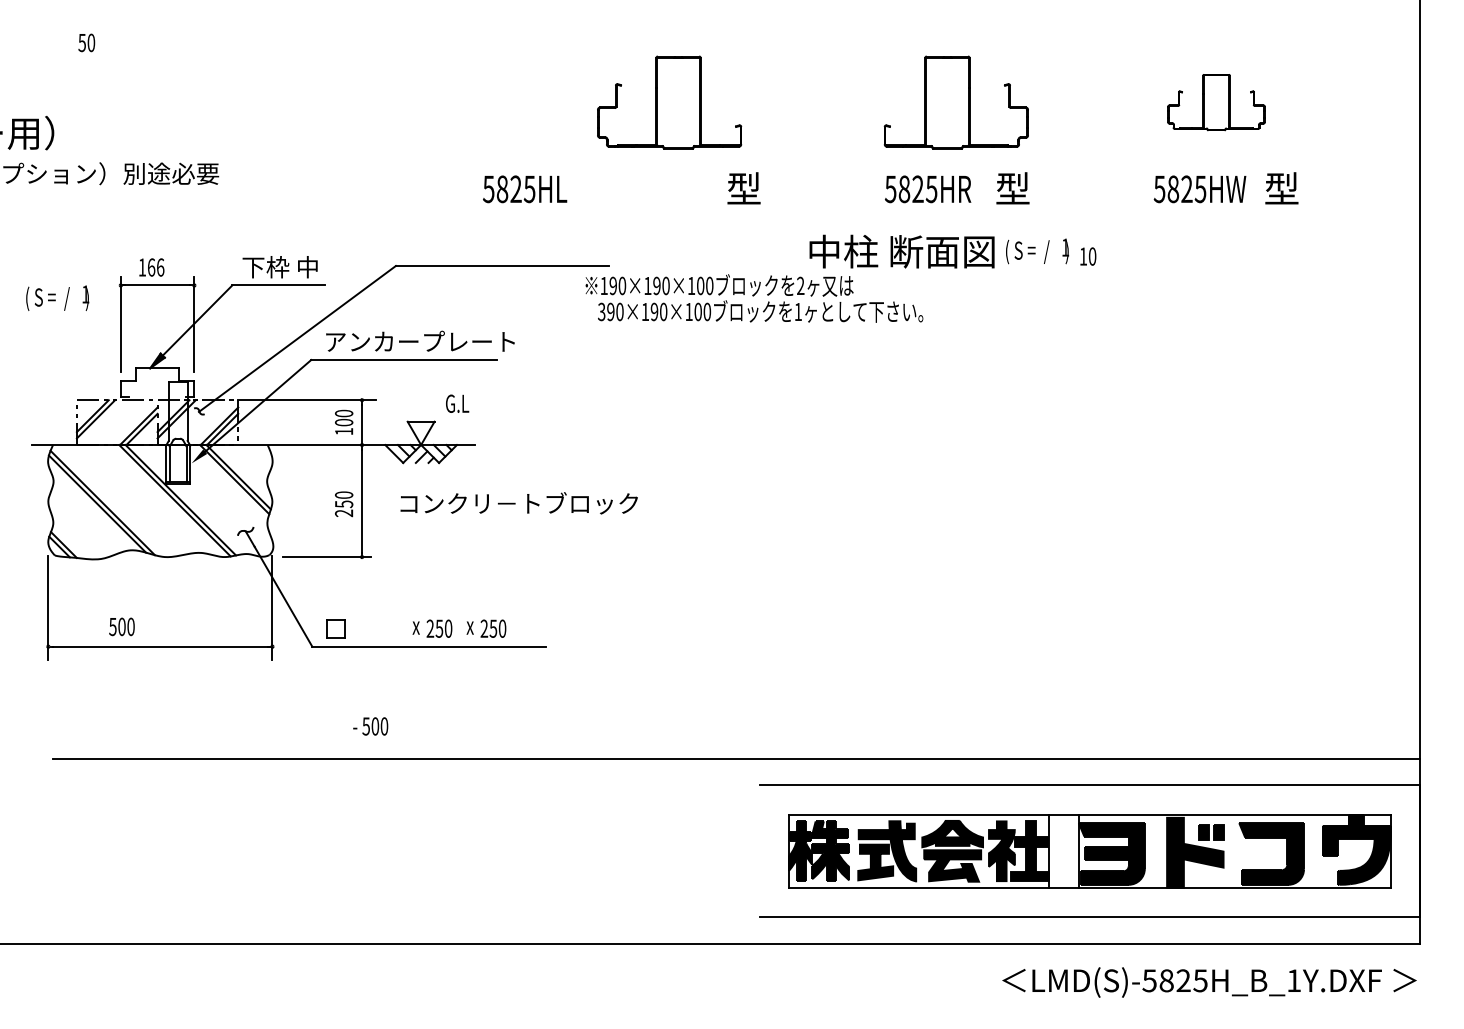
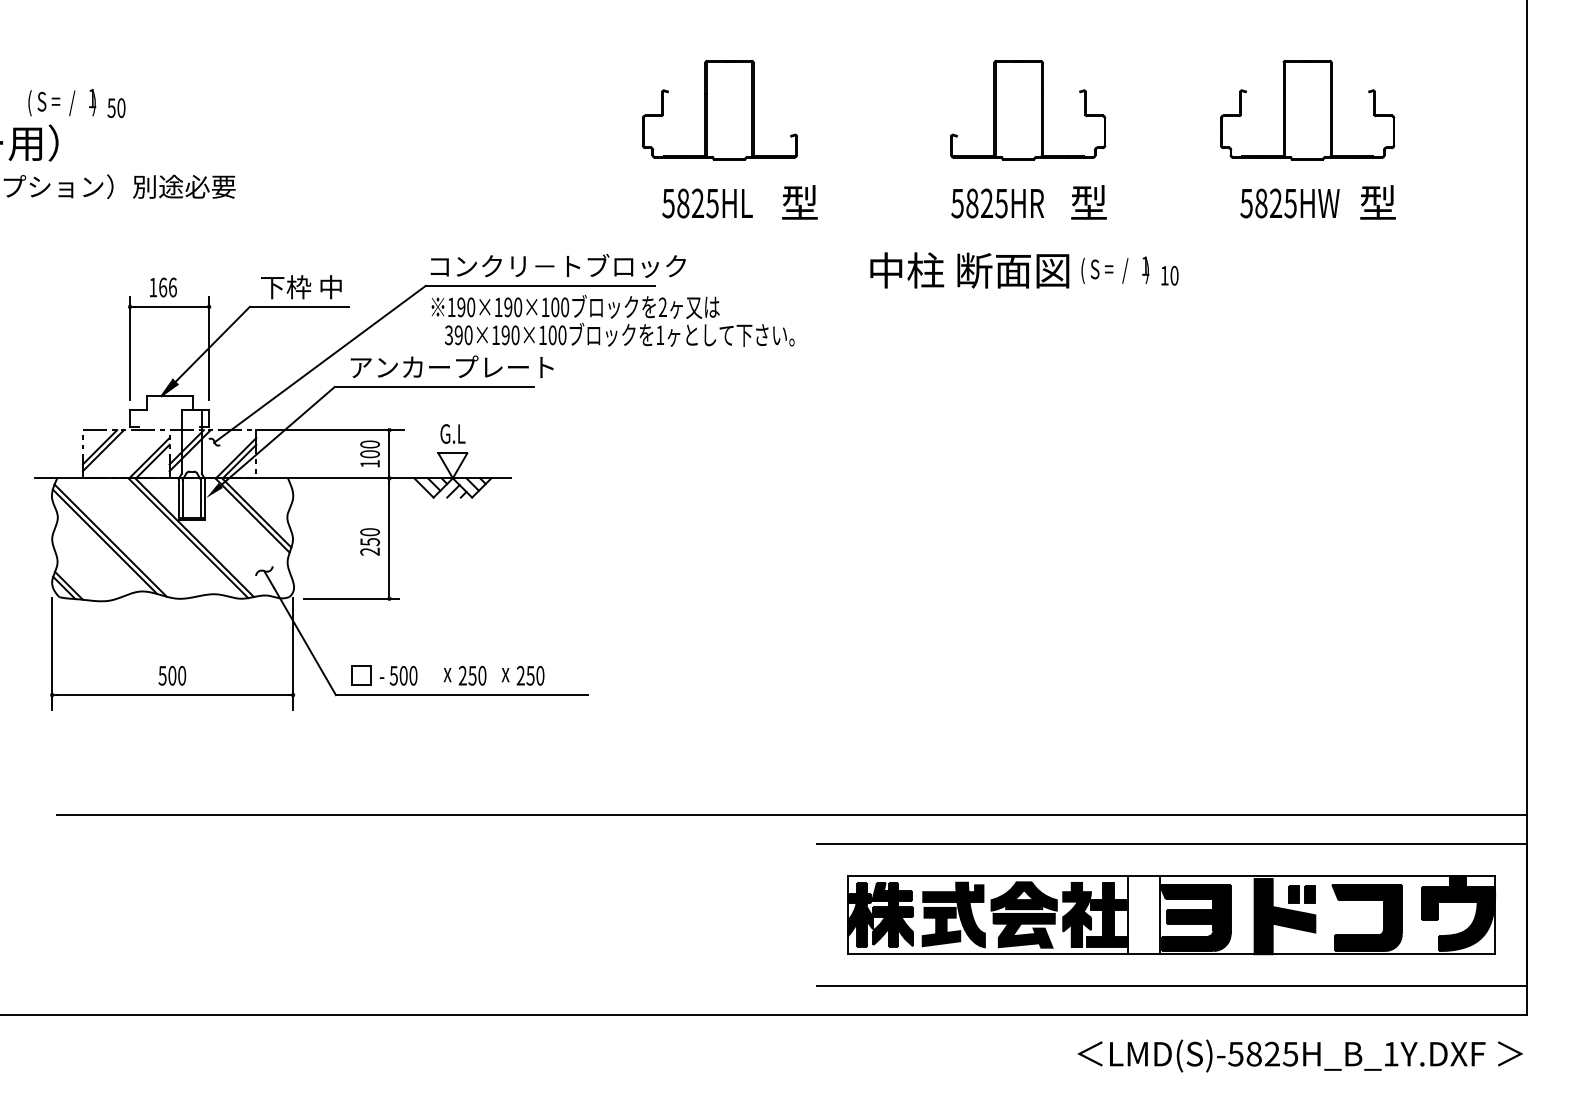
text: (86, 43) -> (116, 108), moved
part: (1216, 101) -> (1307, 109), size x1.67
text: (524, 189) -> (707, 203), moved
text: (57, 298) -> (62, 102), moved
text: (753, 298) -> (612, 320), moved
text: (457, 403) -> (452, 433), moved
text: (518, 502) -> (557, 265), moved
text: (122, 626) -> (172, 675), moved
text: (370, 726) -> (398, 675), moved

